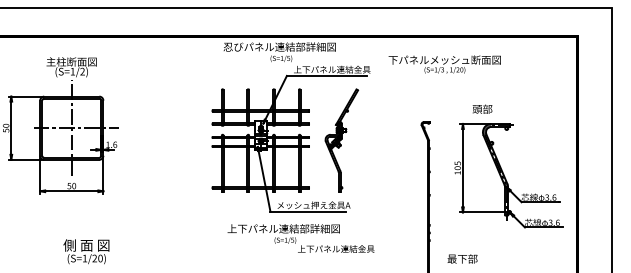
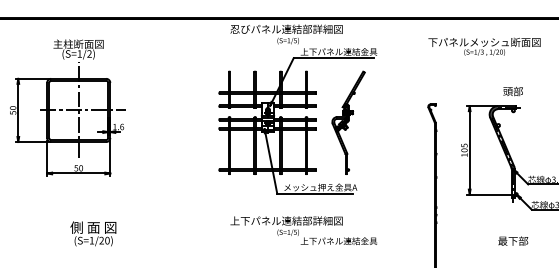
text: (444, 64) -> (484, 46), moved
text: (482, 108) -> (513, 90), moved
text: (300, 238) -> (303, 230), moved
text: (462, 258) -> (513, 240), moved

